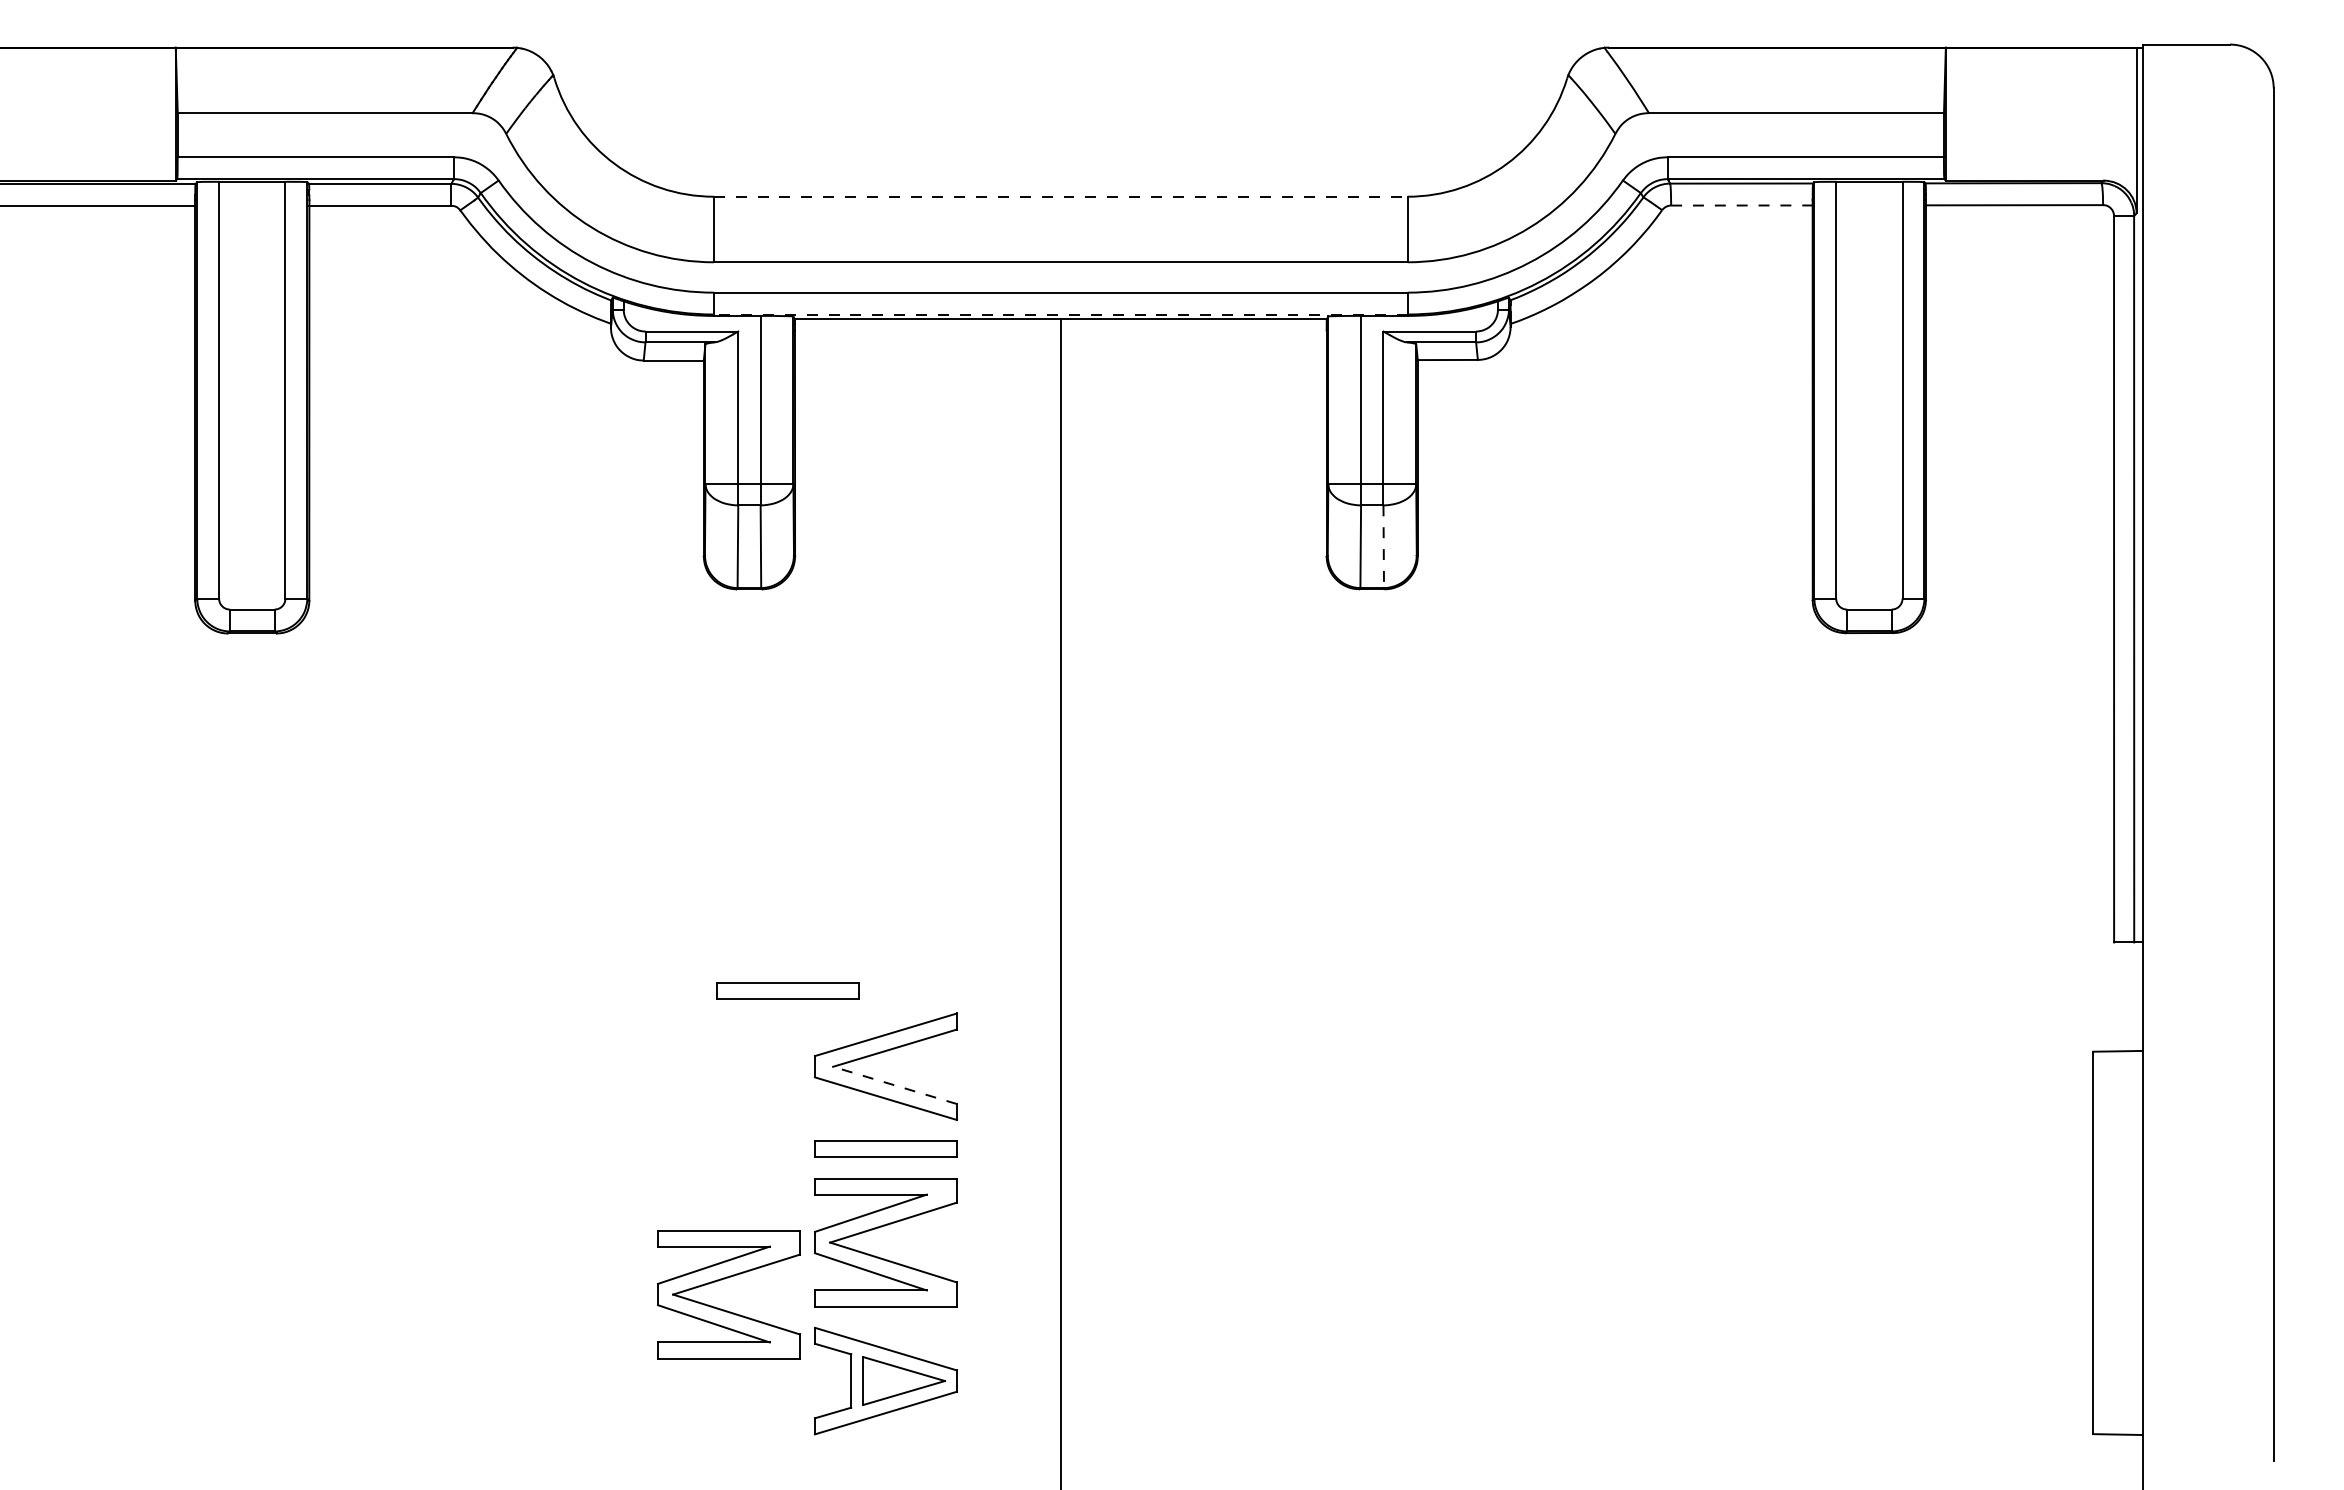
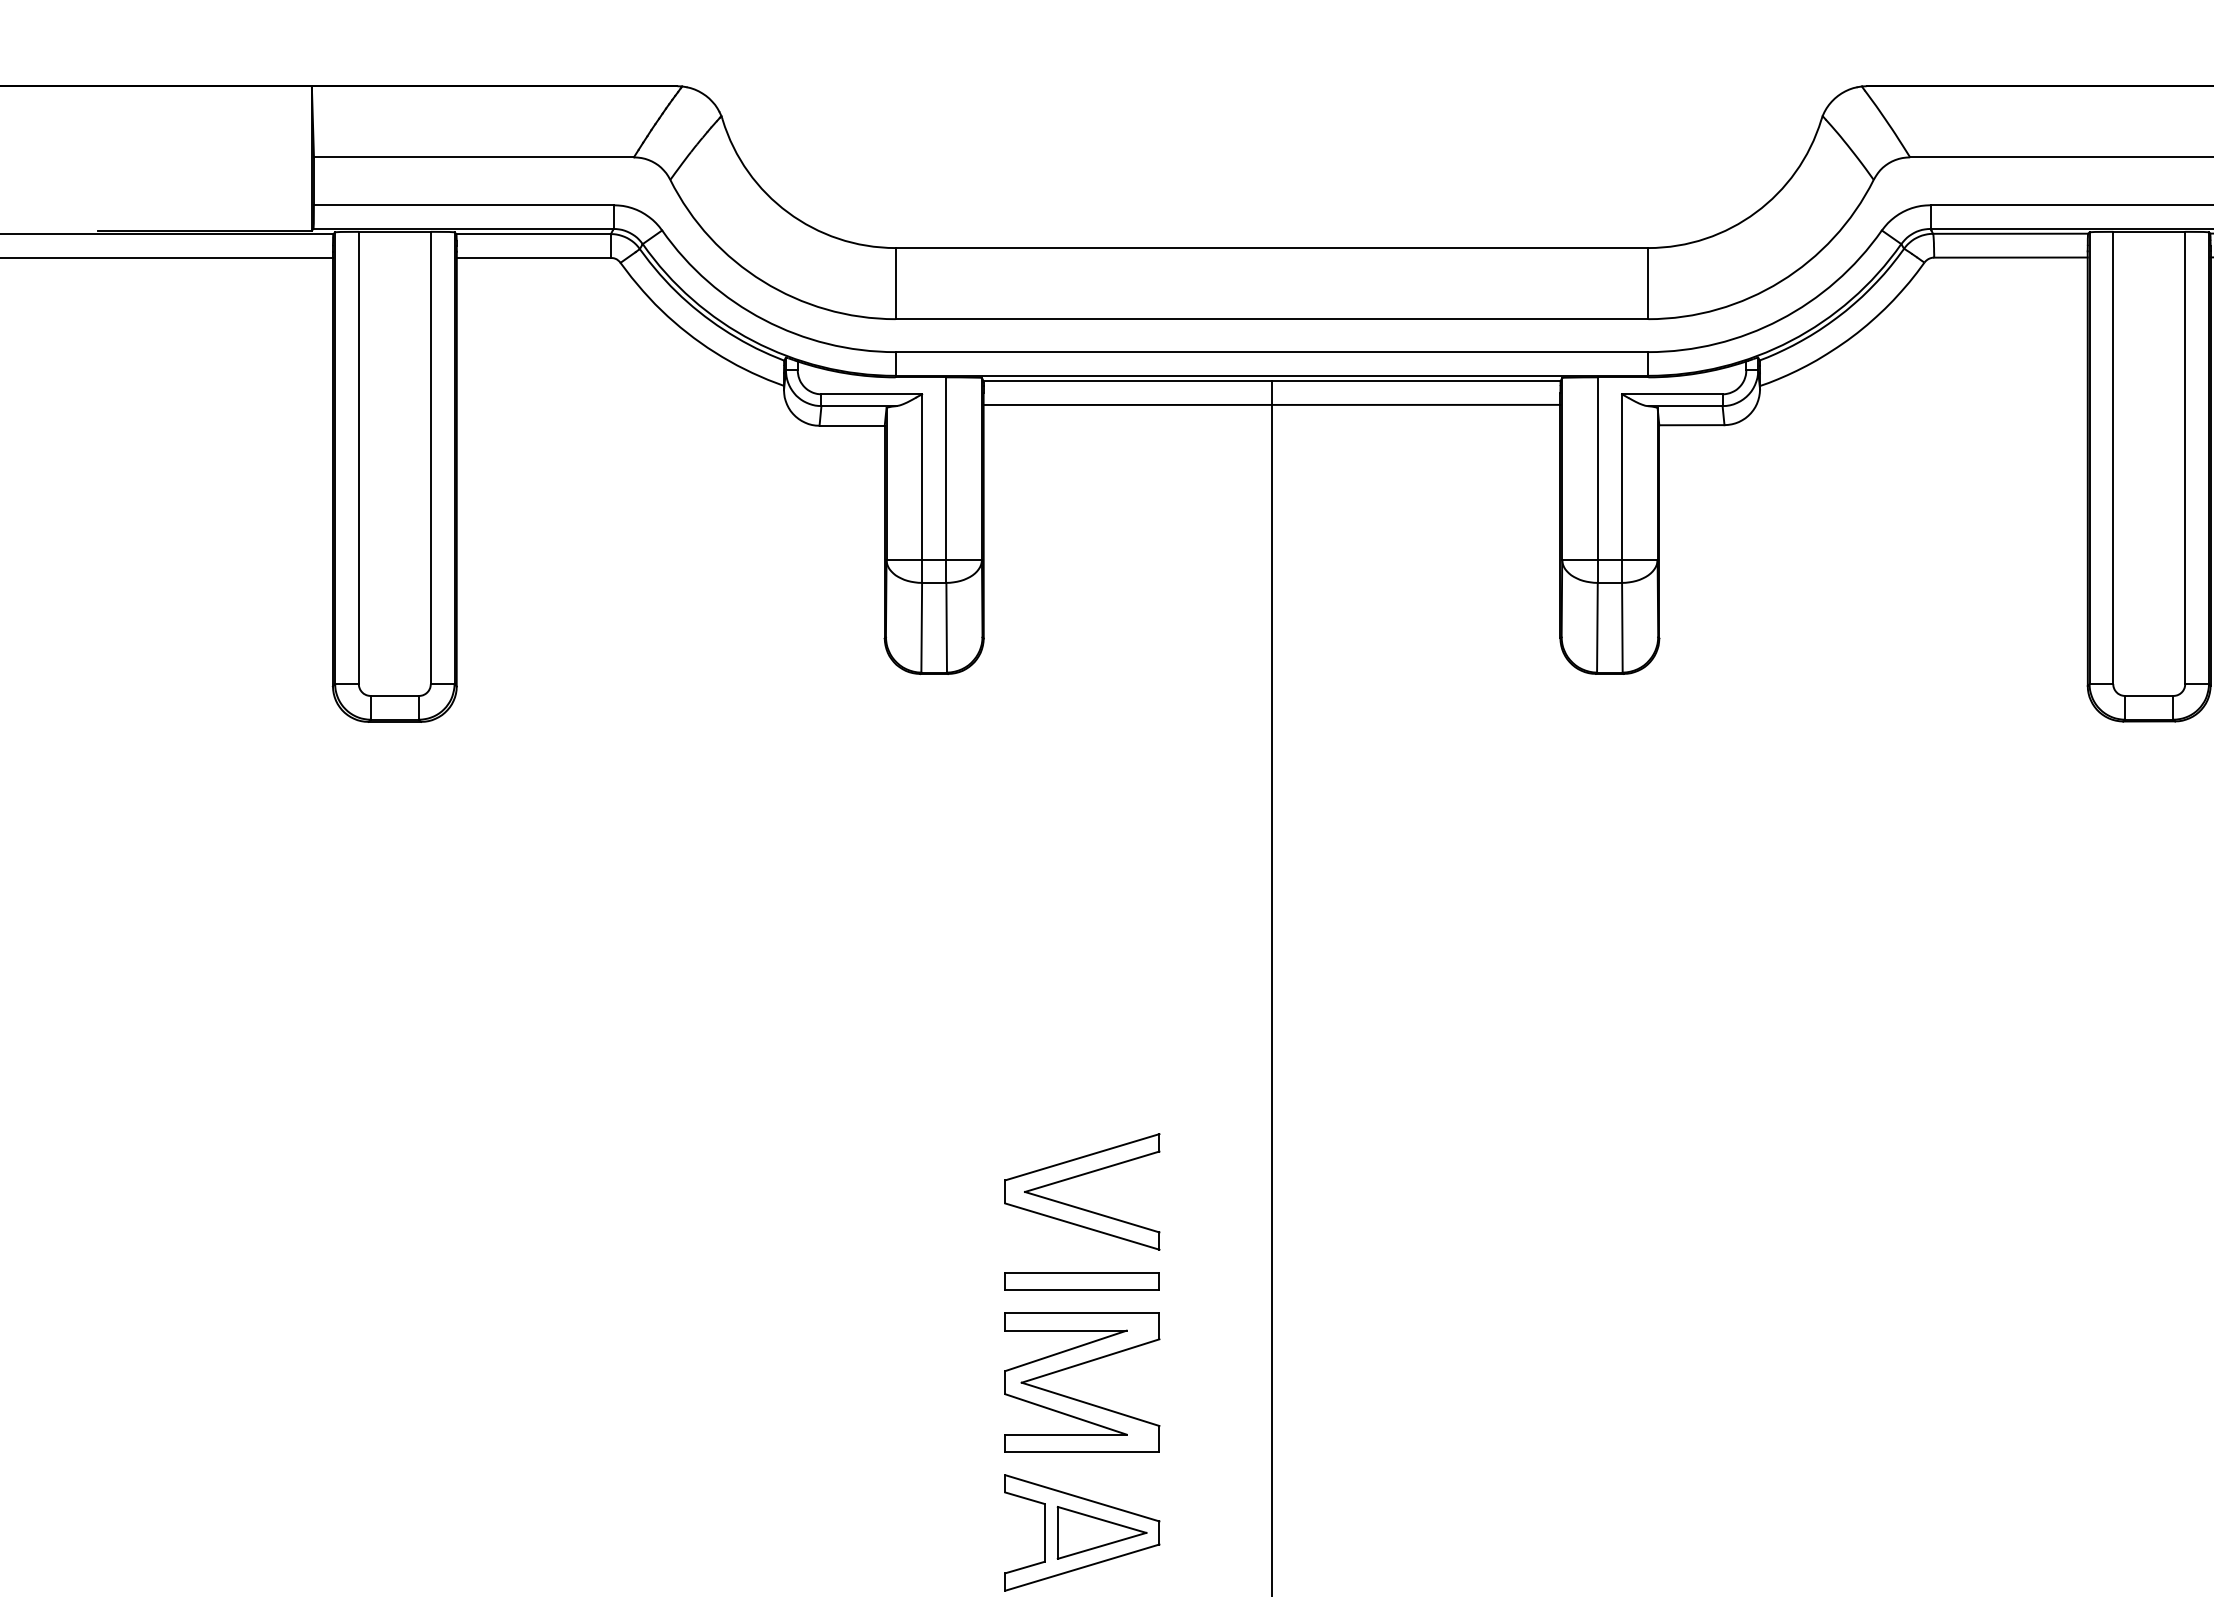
line: (1060, 196) -> (1271, 247), dashed -> solid
line: (1741, 205) -> (2010, 257), dashed -> solid
line: (1060, 314) -> (1271, 375), dashed -> solid
line: (1060, 341) -> (1271, 405), added
line: (1383, 547) -> (1622, 628), dashed -> solid
part: (787, 990) -> (975, 1109), removed
line: (895, 1085) -> (1092, 1212), dashed -> solid
part: (724, 1279) -> (907, 1422), removed

